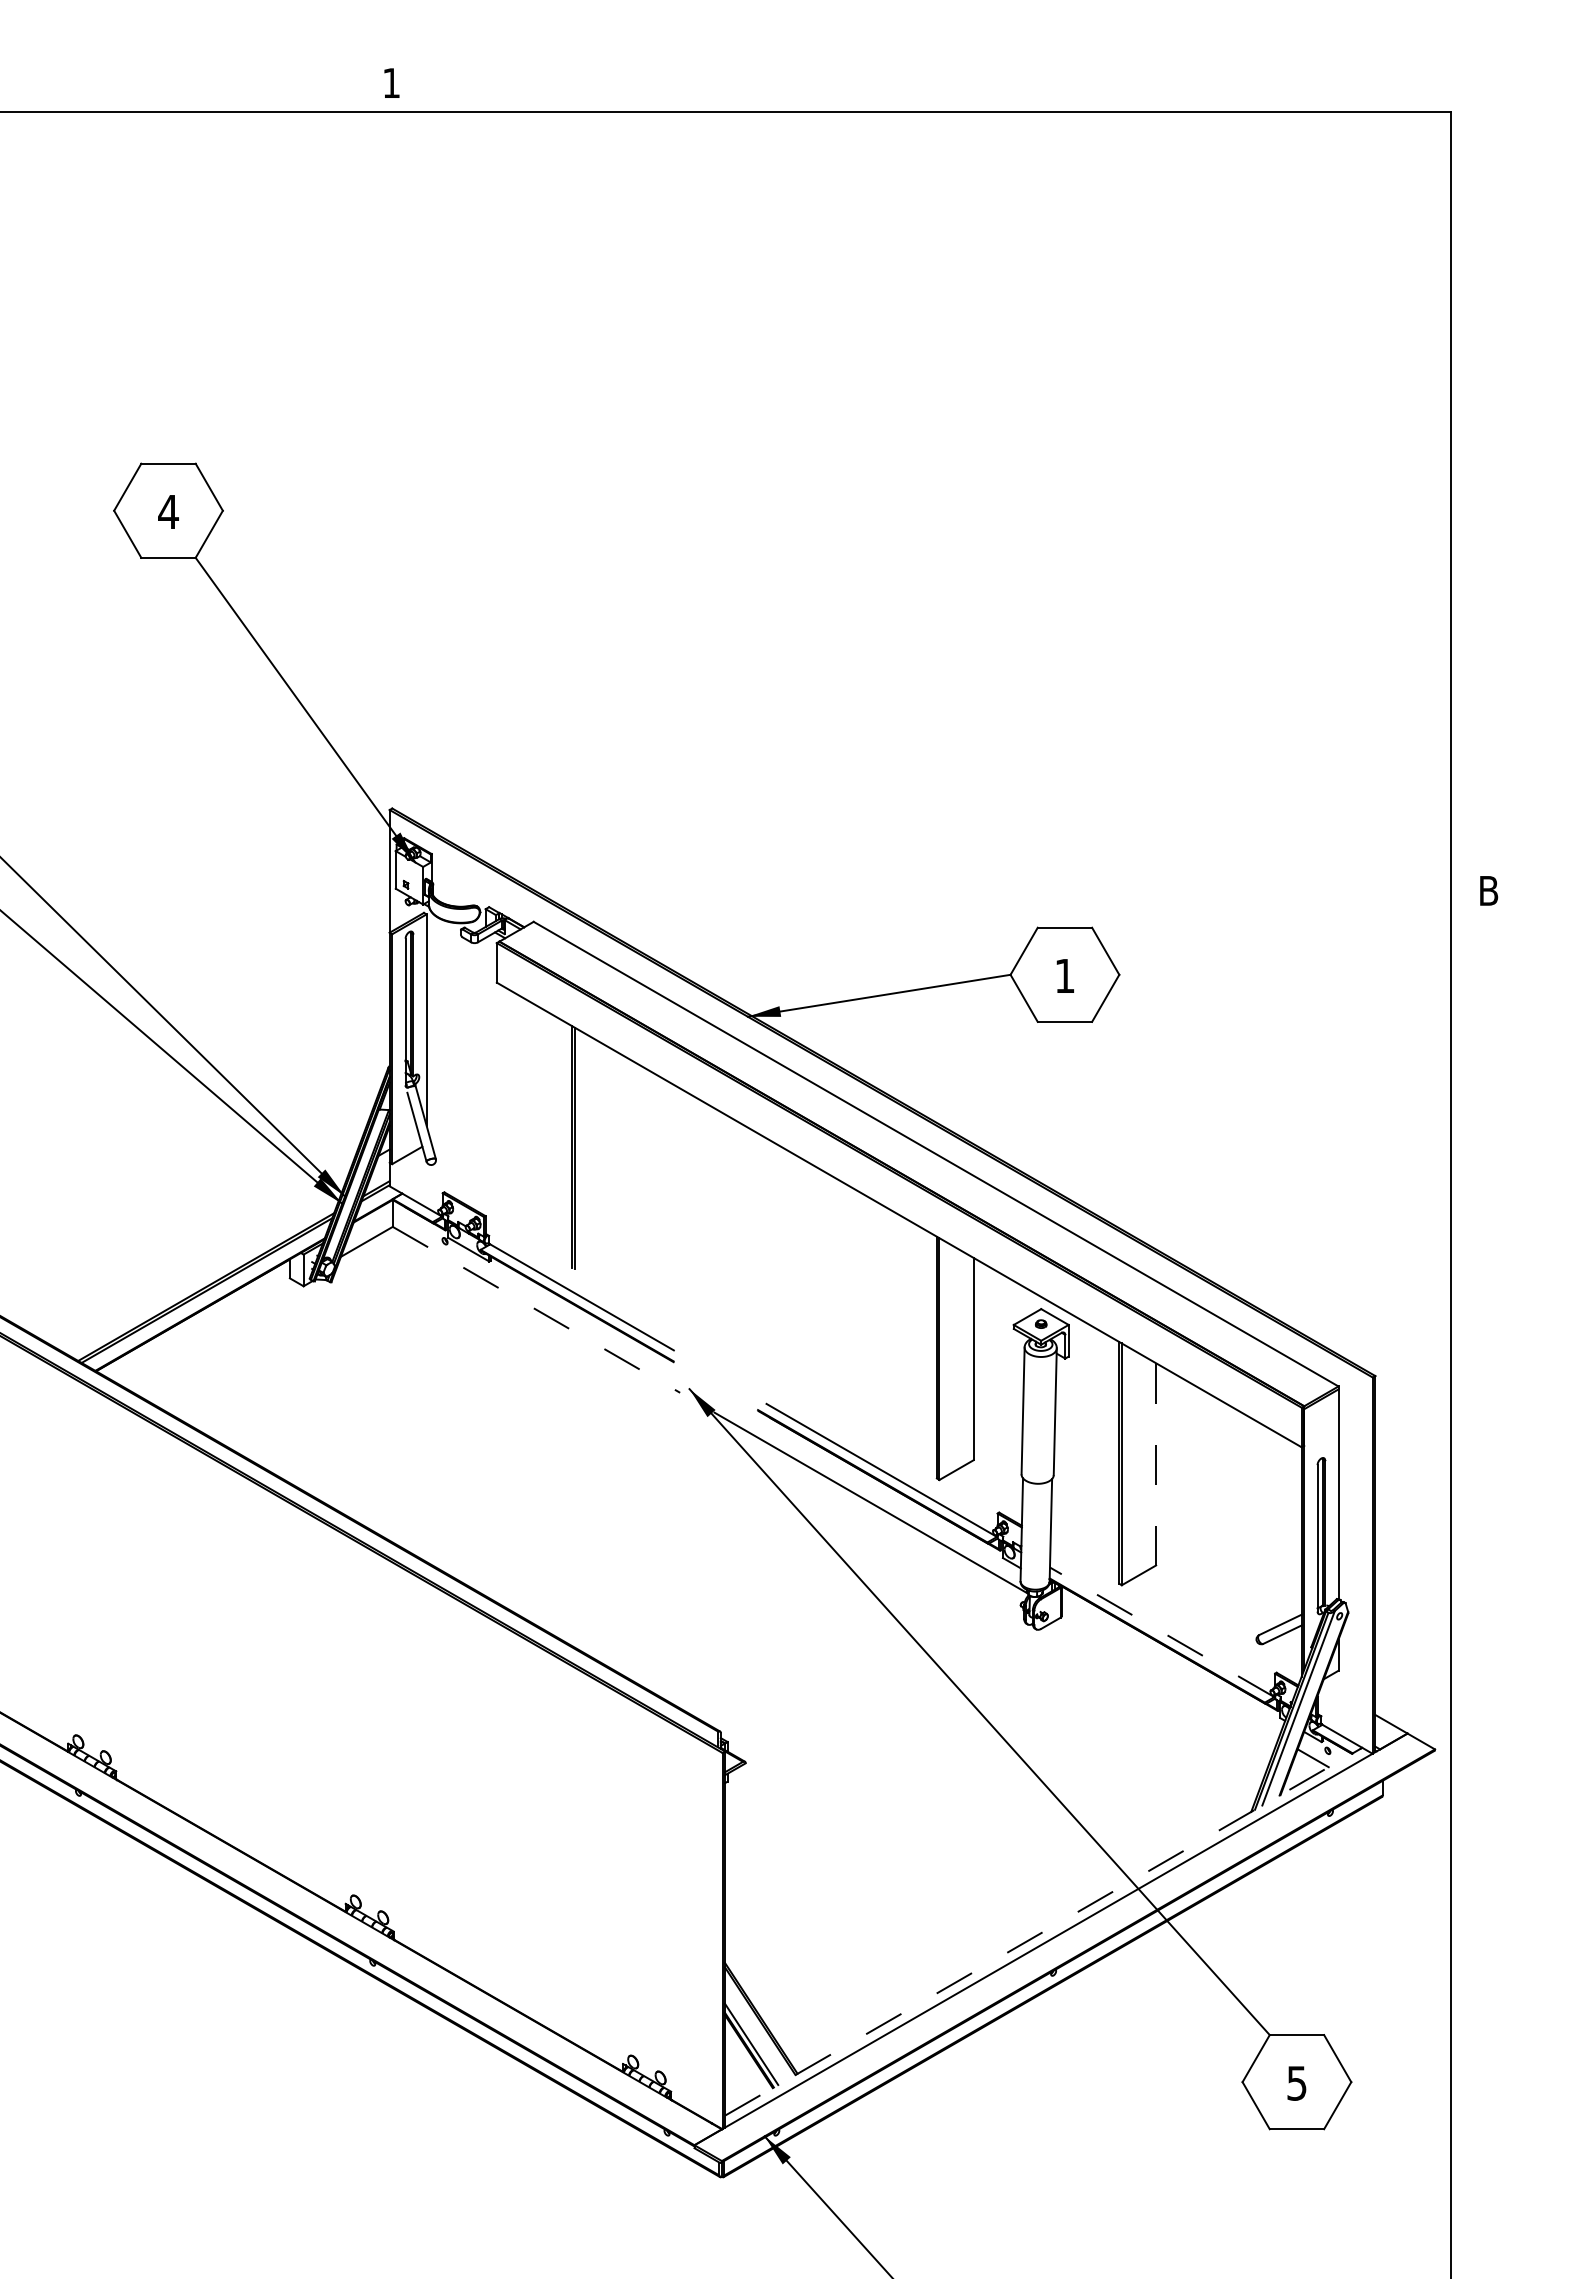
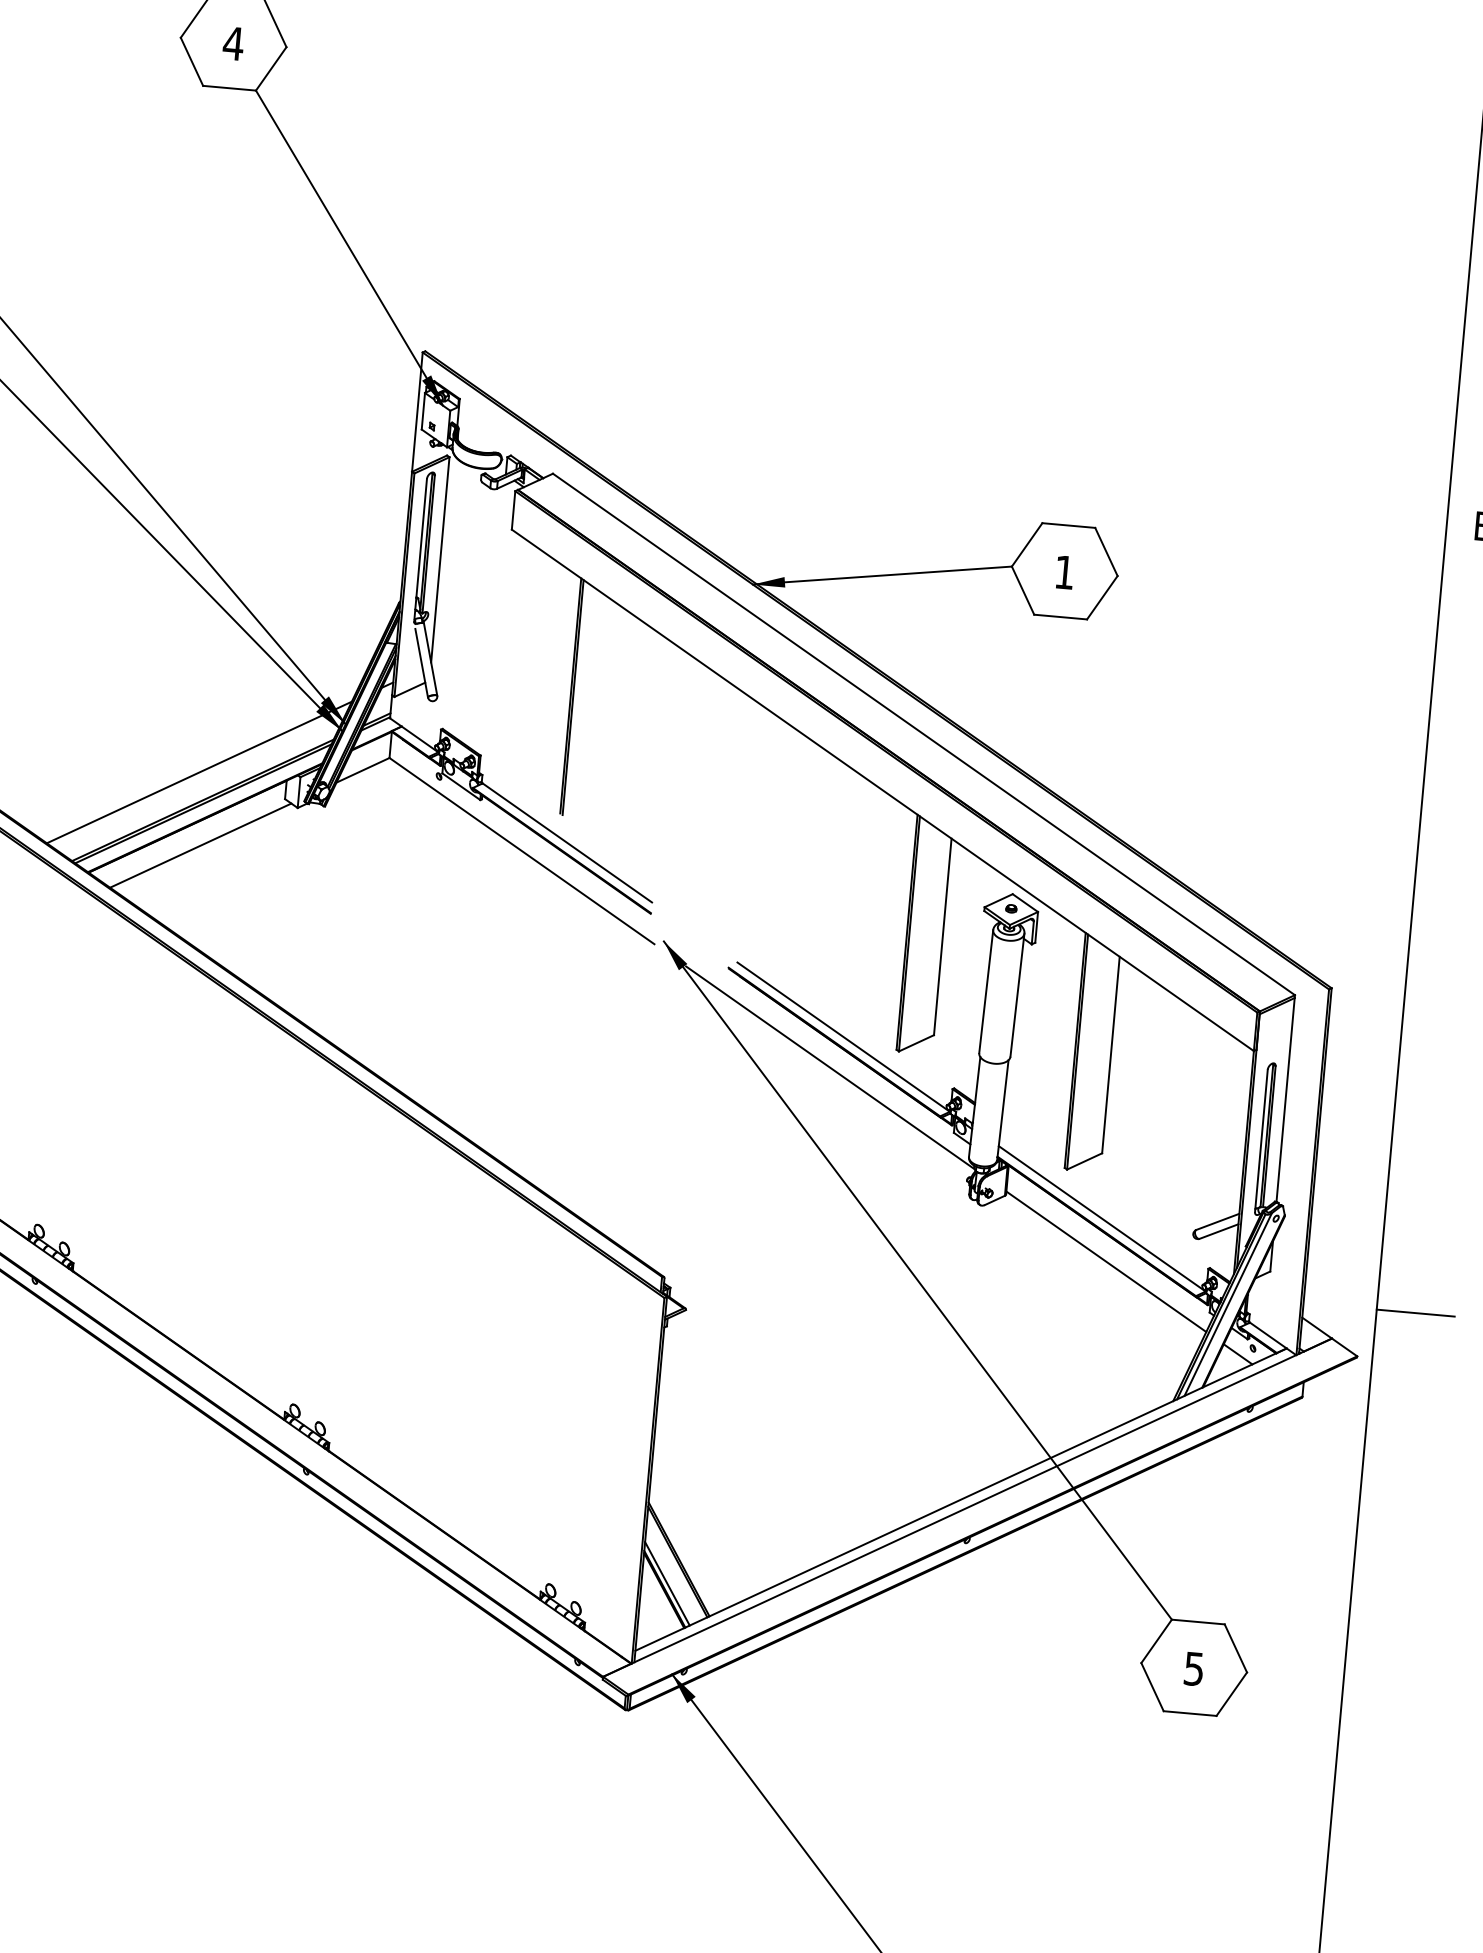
line: (199, 1258) -> (198, 771), added
line: (536, 1309) -> (522, 850), dashed -> solid
line: (207, 1333) -> (200, 845), added
line: (1156, 1464) -> (1111, 1055), dashed -> solid
line: (1161, 1632) -> (1101, 1218), dashed -> solid
line: (1169, 1675) -> (1105, 1261), added
line: (1490, 1699) -> (1415, 1312), added
line: (1043, 1931) -> (960, 1499), dashed -> solid

